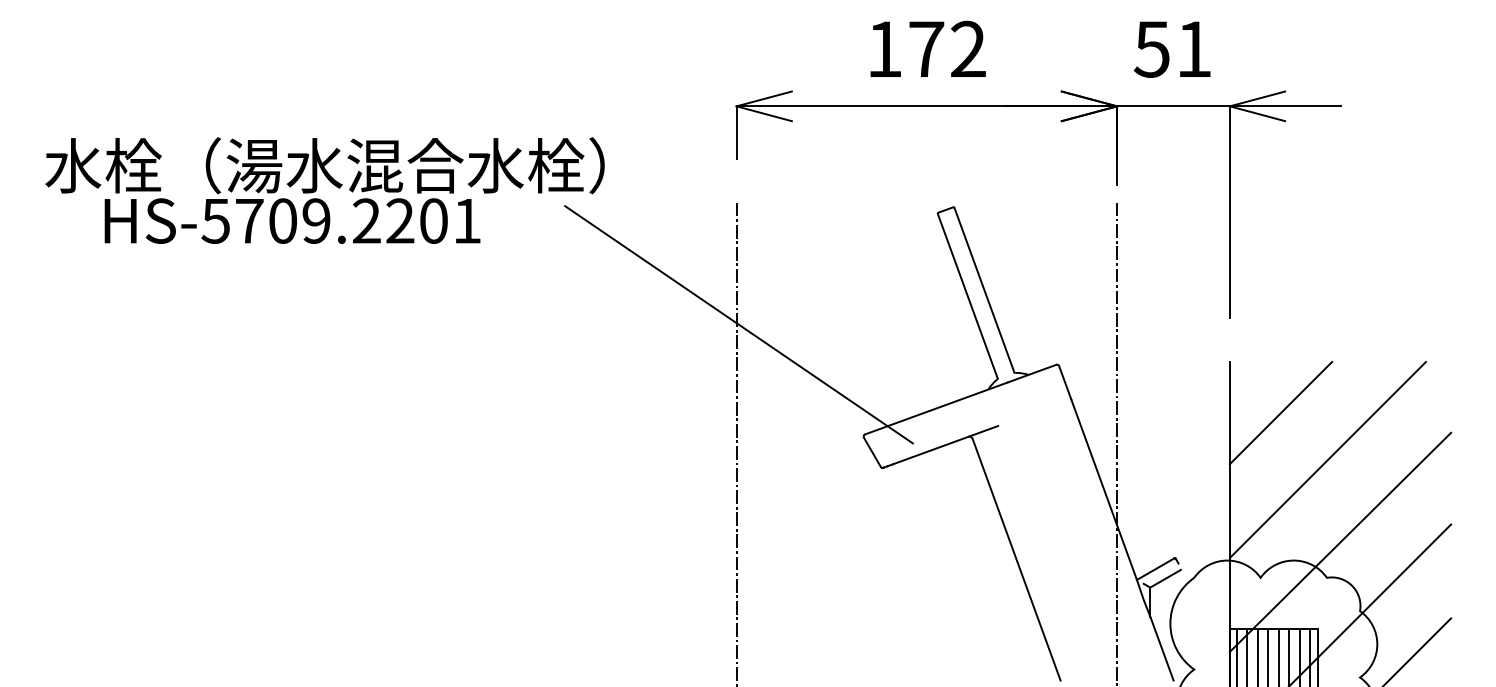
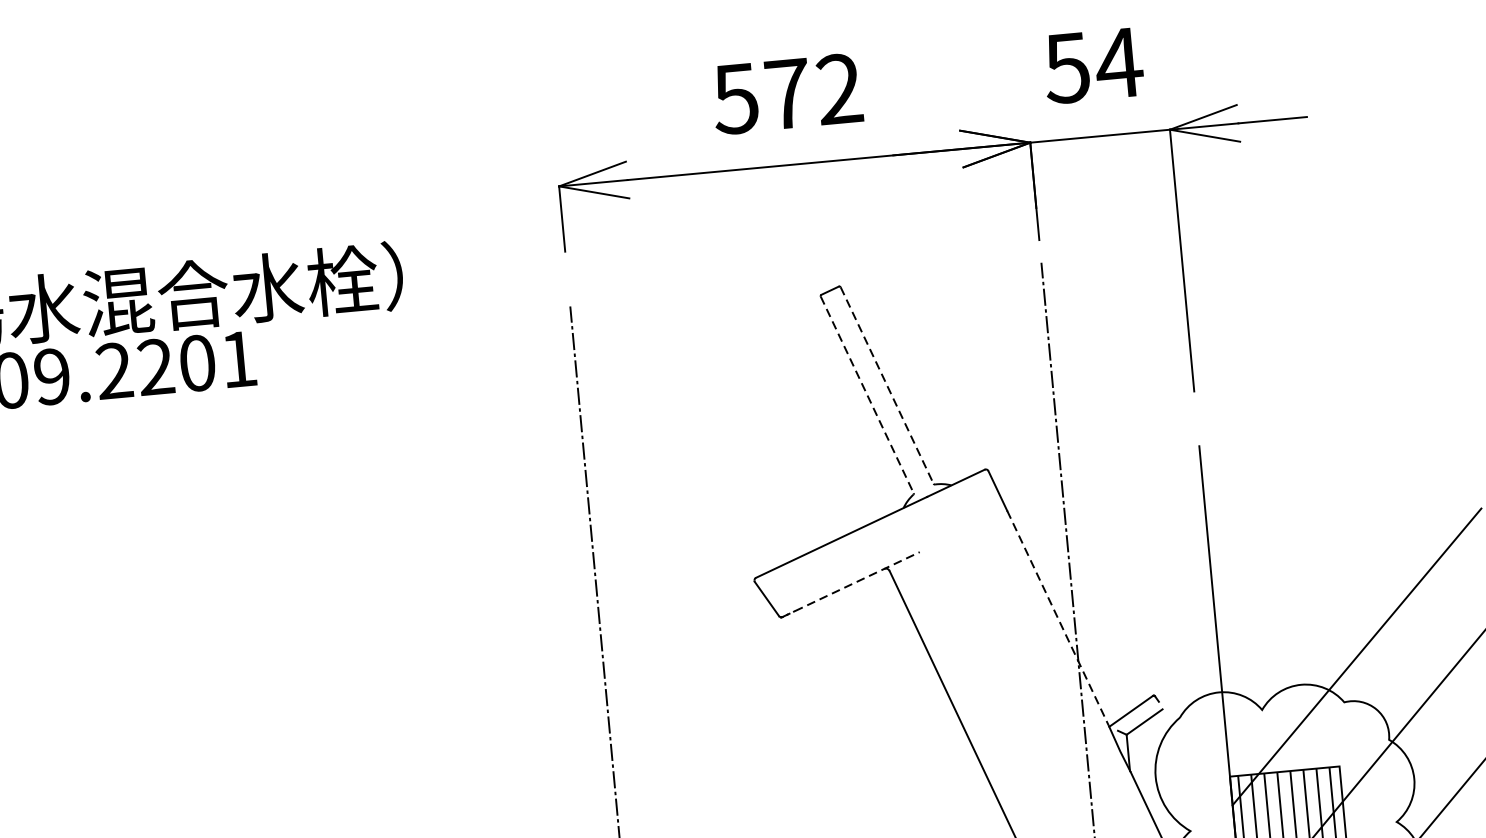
text: (1193, 48) -> (1118, 62), 51 -> 54
text: (883, 49) -> (734, 99), 172 -> 572
line: (984, 290) -> (887, 385), solid -> dashed
line: (967, 296) -> (866, 395), solid -> dashed
line: (738, 324) -> (586, 456), removed
line: (1280, 412) -> (1267, 502), removed
line: (941, 446) -> (851, 584), solid -> dashed
line: (1327, 459) -> (1331, 555), removed
line: (1104, 489) -> (1058, 618), solid -> dashed

